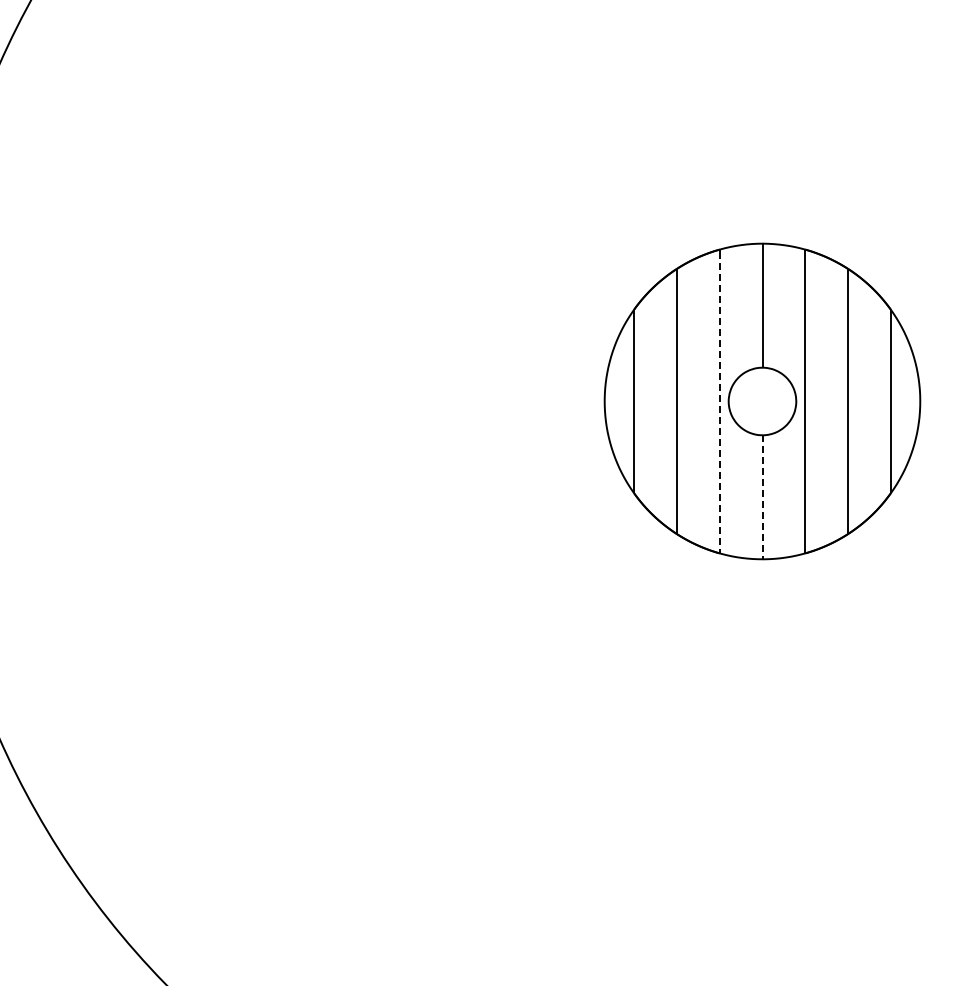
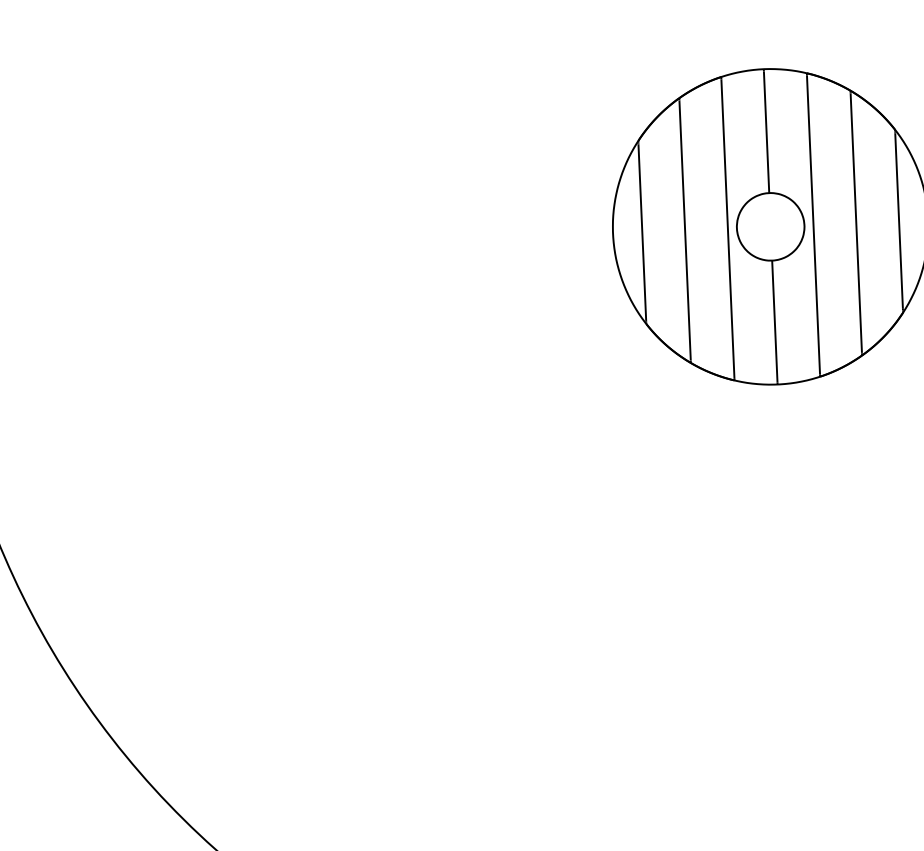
line: (719, 401) -> (727, 228), dashed -> solid
line: (762, 496) -> (774, 321), dashed -> solid

